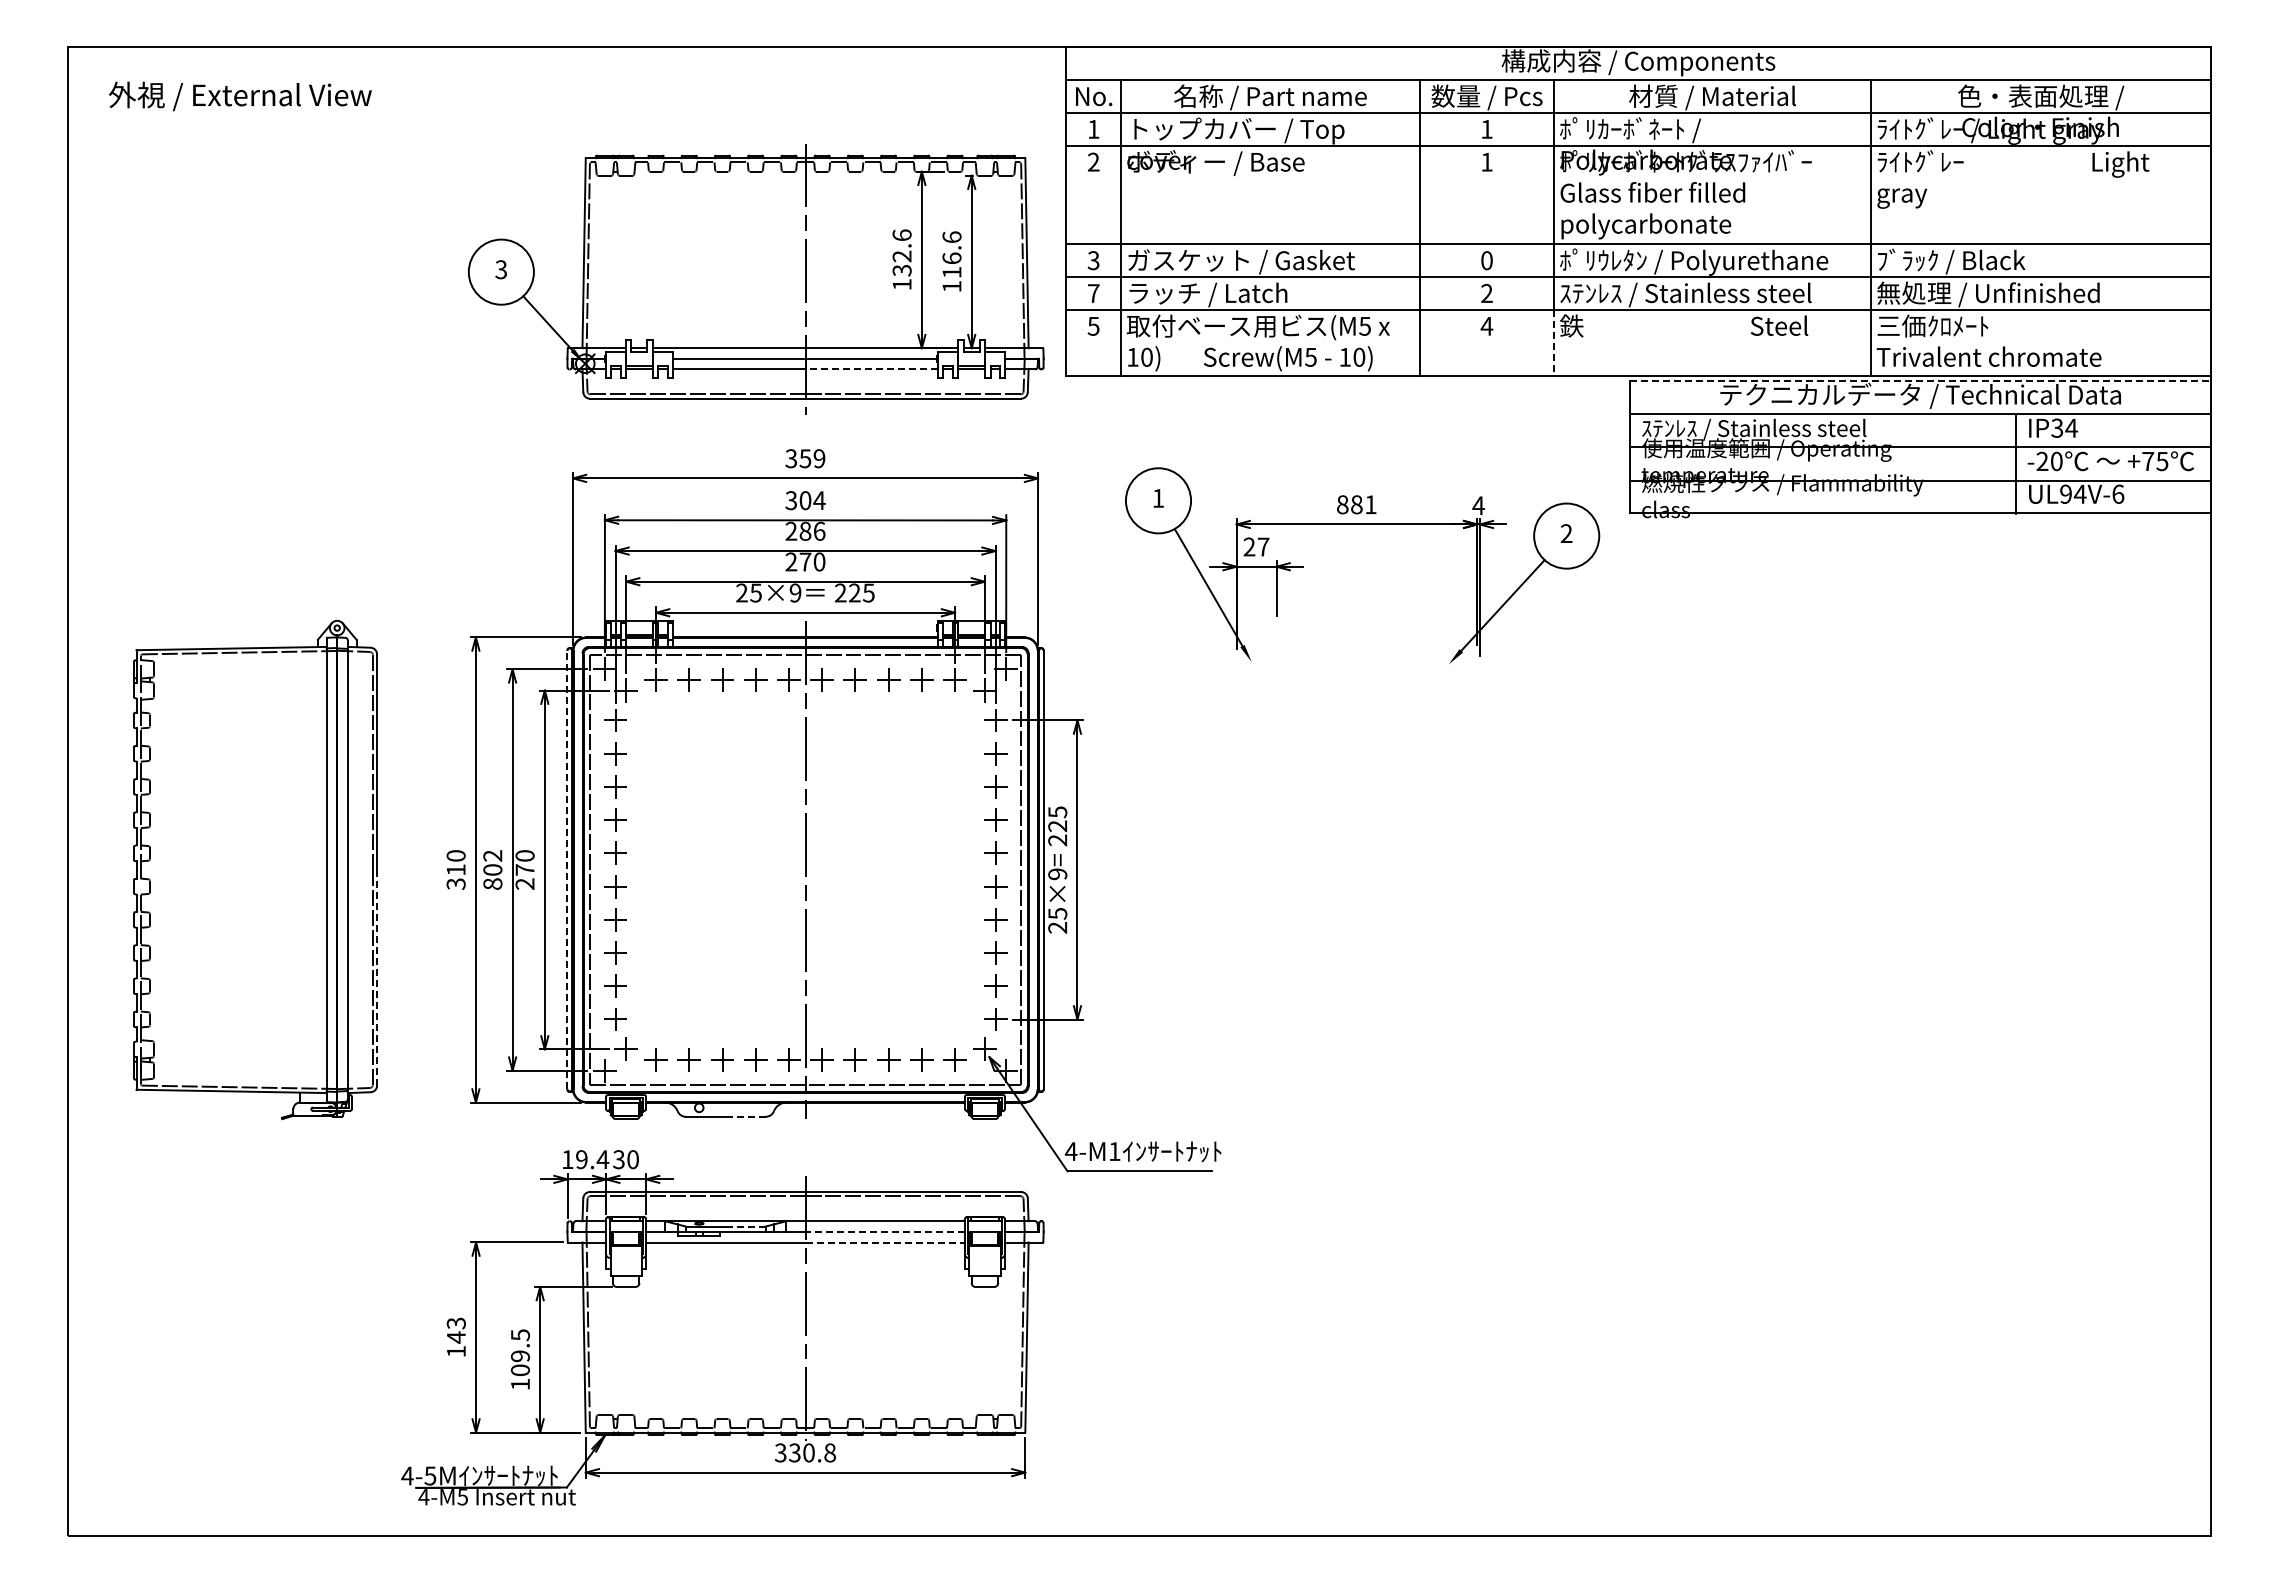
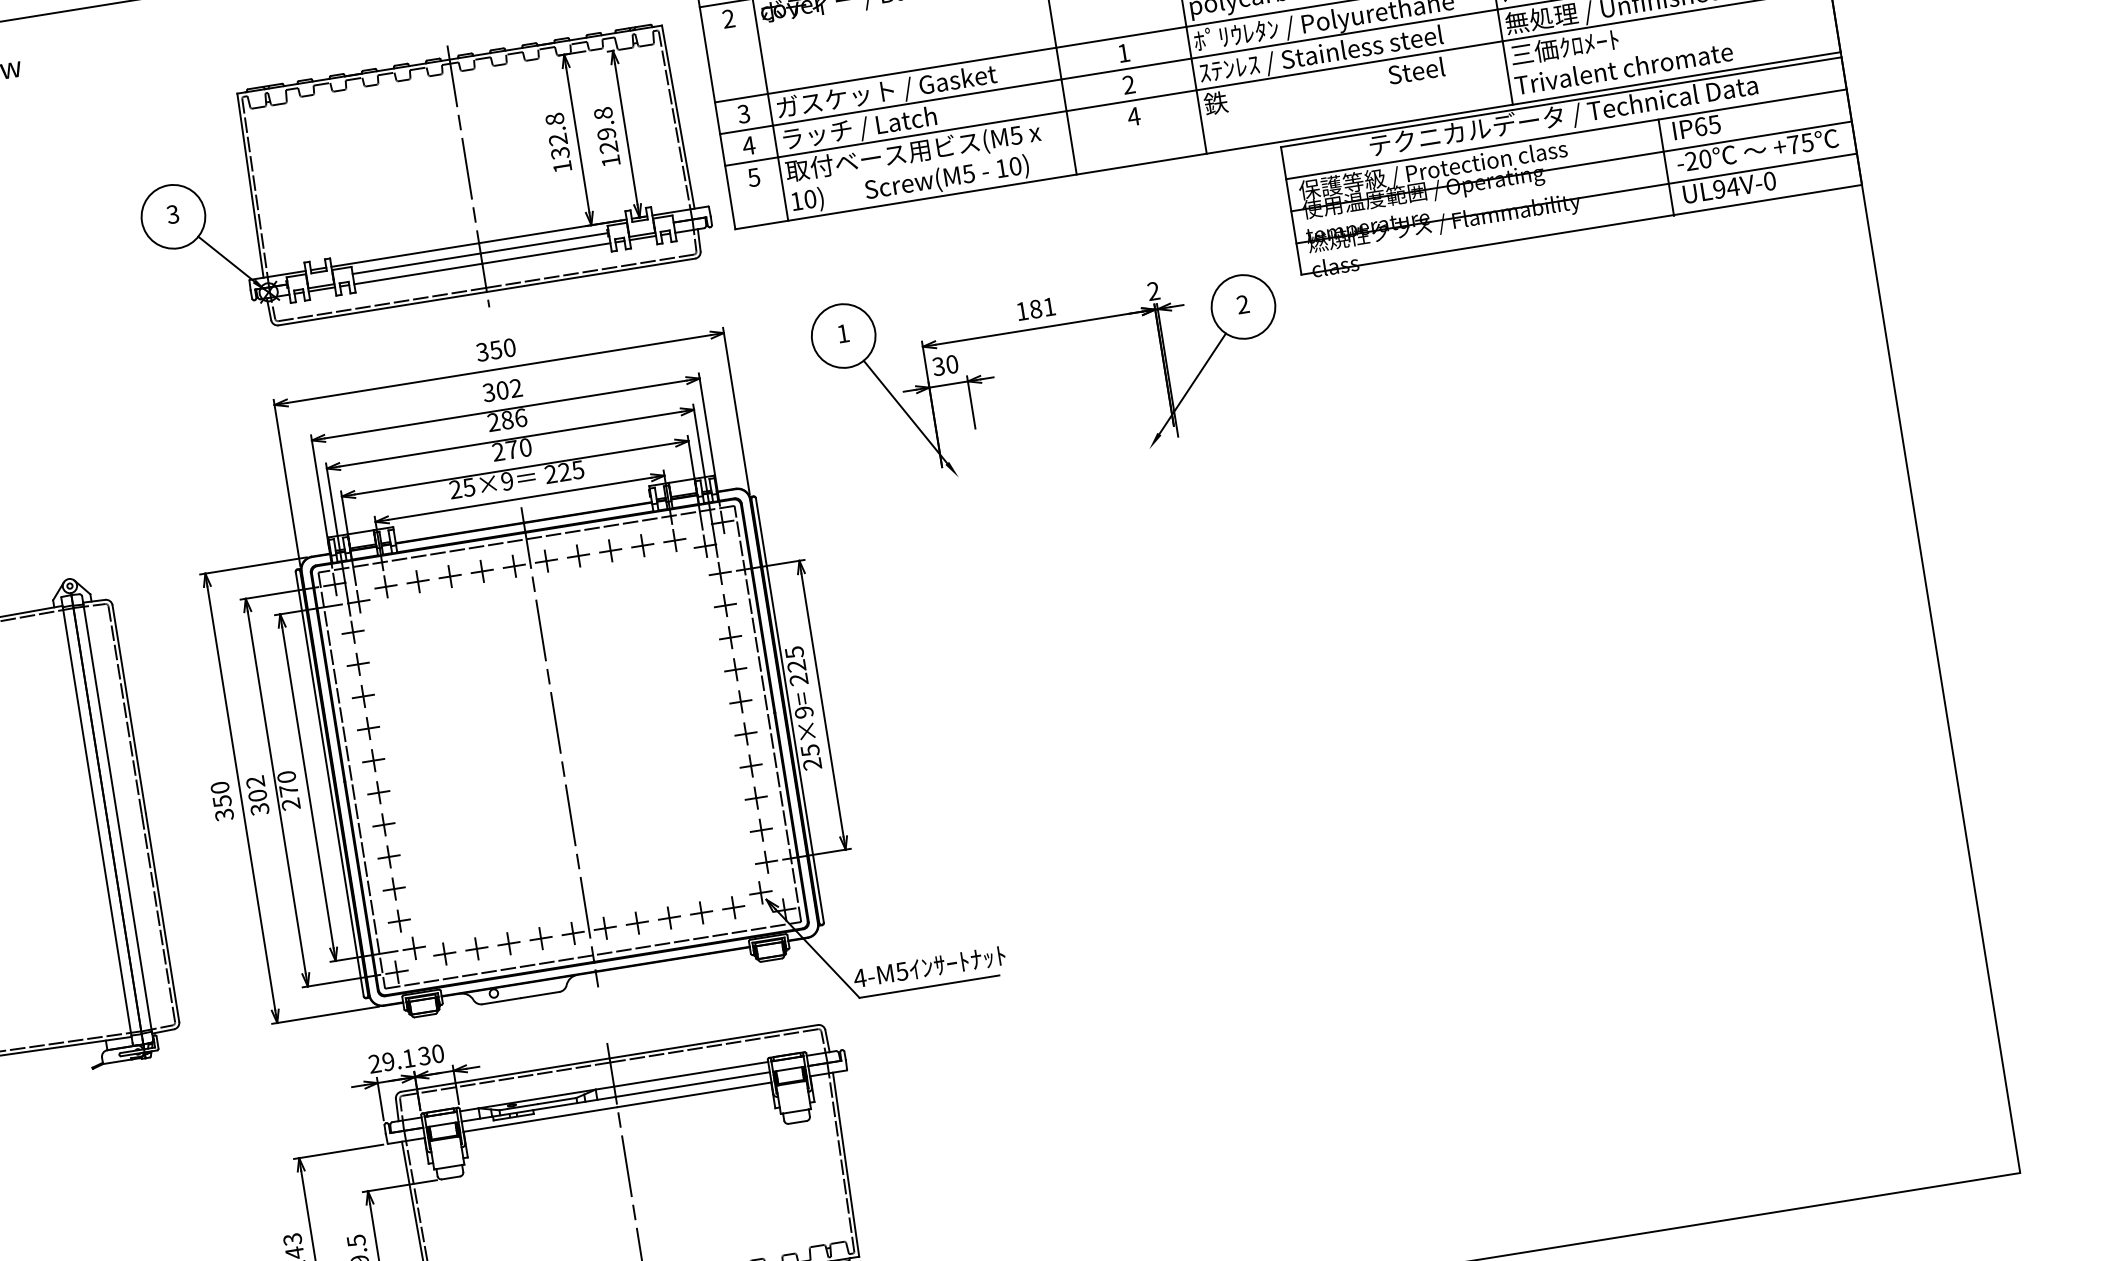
text: (901, 235) -> (554, 119), 132.6 -> 132.8
text: (951, 254) -> (605, 130), 116.6 -> 129.8
text: (1486, 260) -> (1123, 53), 0 -> 1
text: (1093, 293) -> (748, 145), 7 -> 4
line: (1554, 342) -> (1201, 121), dashed -> solid
line: (871, 369) -> (546, 253), dashed -> solid
line: (1921, 380) -> (1562, 101), dashed -> solid
text: (2064, 427) -> (1707, 125), IP34 -> IP65
text: (1779, 428) -> (1432, 170), ｽﾃﾝﾚｽ / Stainless steel -> 保護等級 / Protection class
text: (819, 458) -> (509, 347), 359 -> 350
text: (2118, 493) -> (1769, 180), UL94V-6 -> UL94V-0
text: (819, 500) -> (516, 388), 304 -> 302
text: (1342, 504) -> (1022, 311), 881 -> 181
text: (1478, 505) -> (1153, 291), 4 -> 2
text: (1256, 546) -> (945, 365), 27 -> 30
line: (567, 869) -> (329, 783), dashed -> solid
text: (455, 870) -> (221, 801), 310 -> 350
text: (492, 884) -> (259, 809), 802 -> 302
line: (377, 977) -> (162, 917), dashed -> solid
line: (745, 1116) -> (539, 994), dashed -> solid
text: (1114, 1151) -> (901, 971), 4-M1 -> 4-M5
text: (585, 1159) -> (392, 1061), 19.4 -> 29.1
line: (745, 1226) -> (556, 1101), dashed -> solid
line: (885, 1231) -> (693, 1084), dashed -> solid
line: (885, 1242) -> (694, 1094), dashed -> solid

